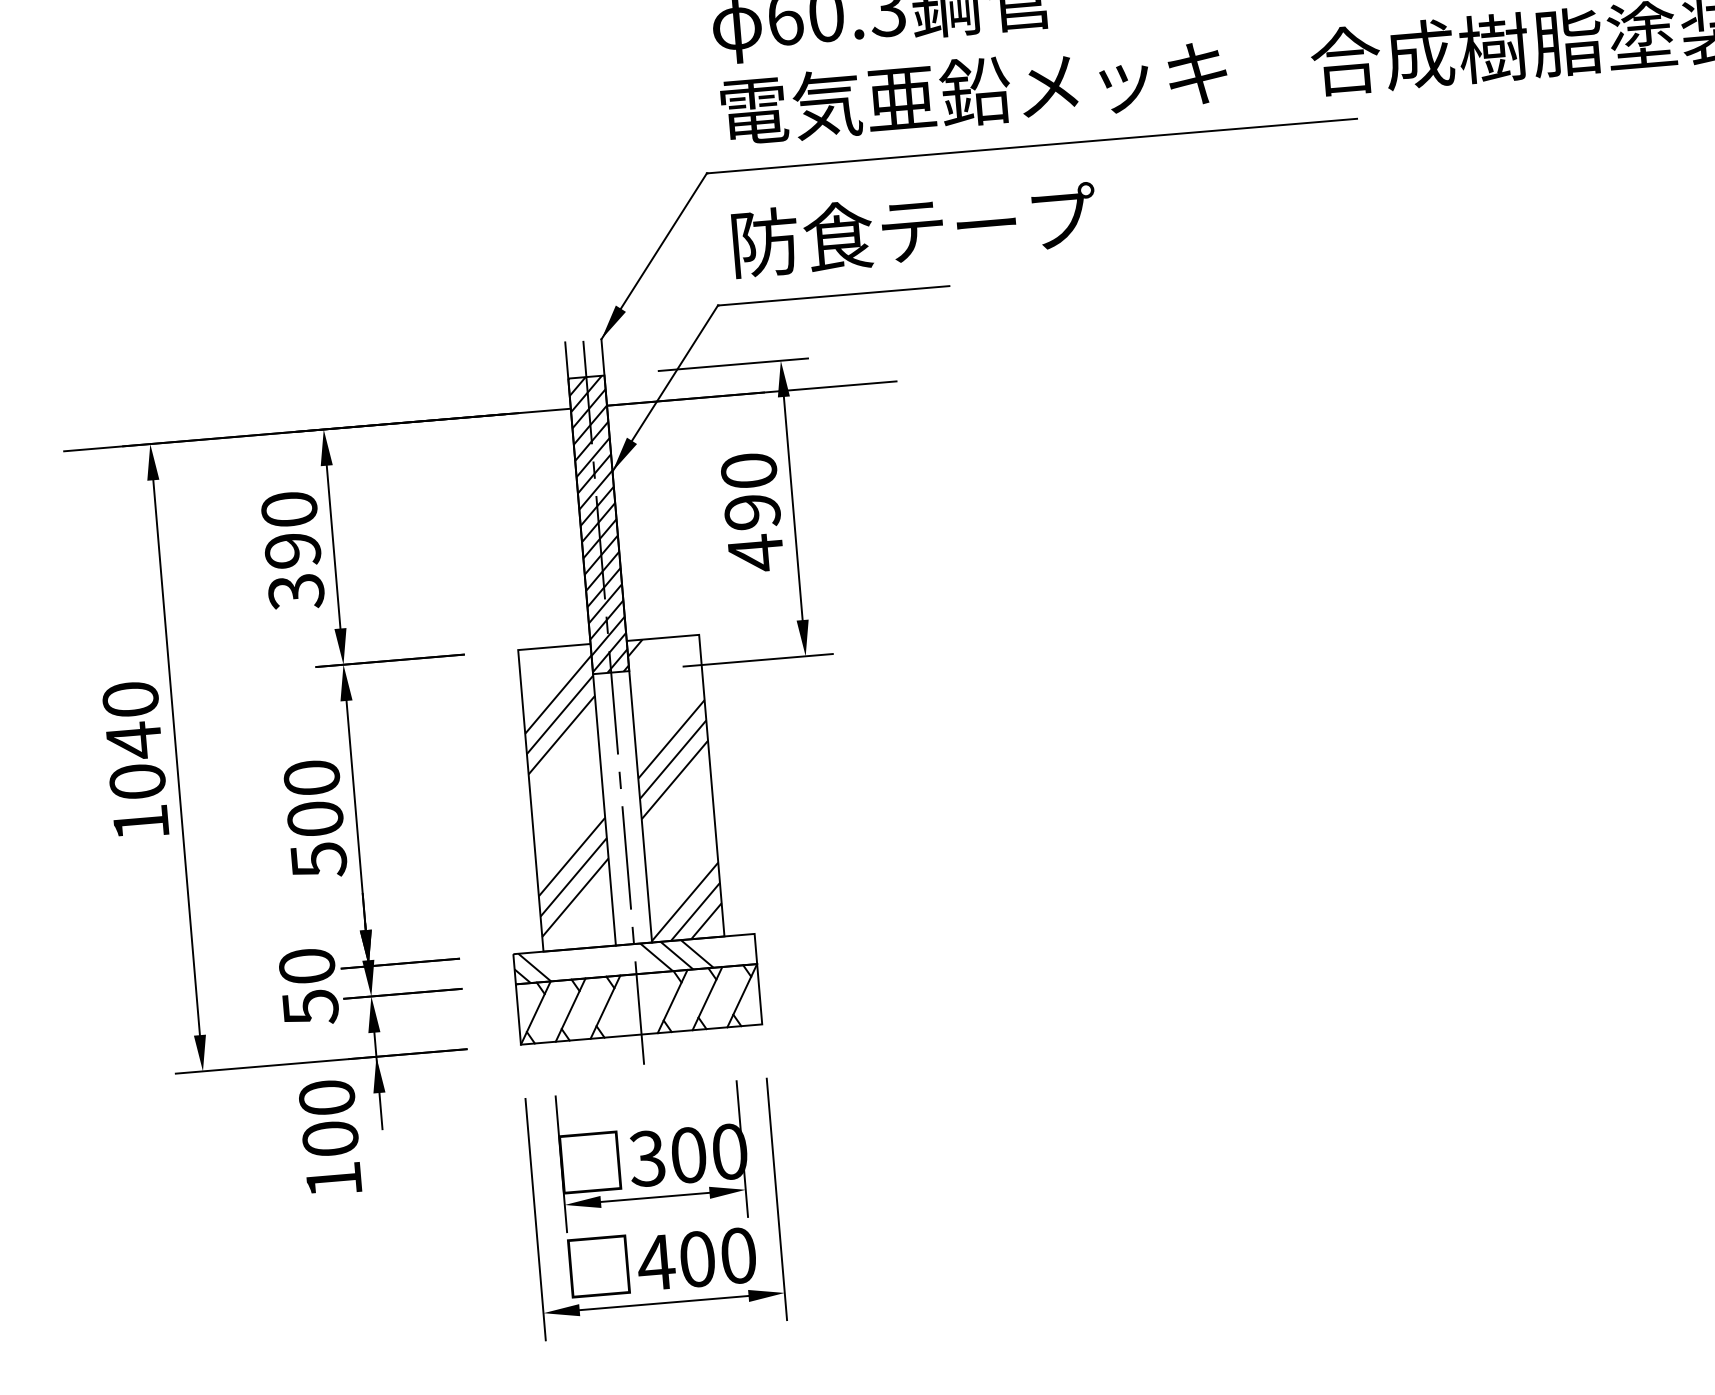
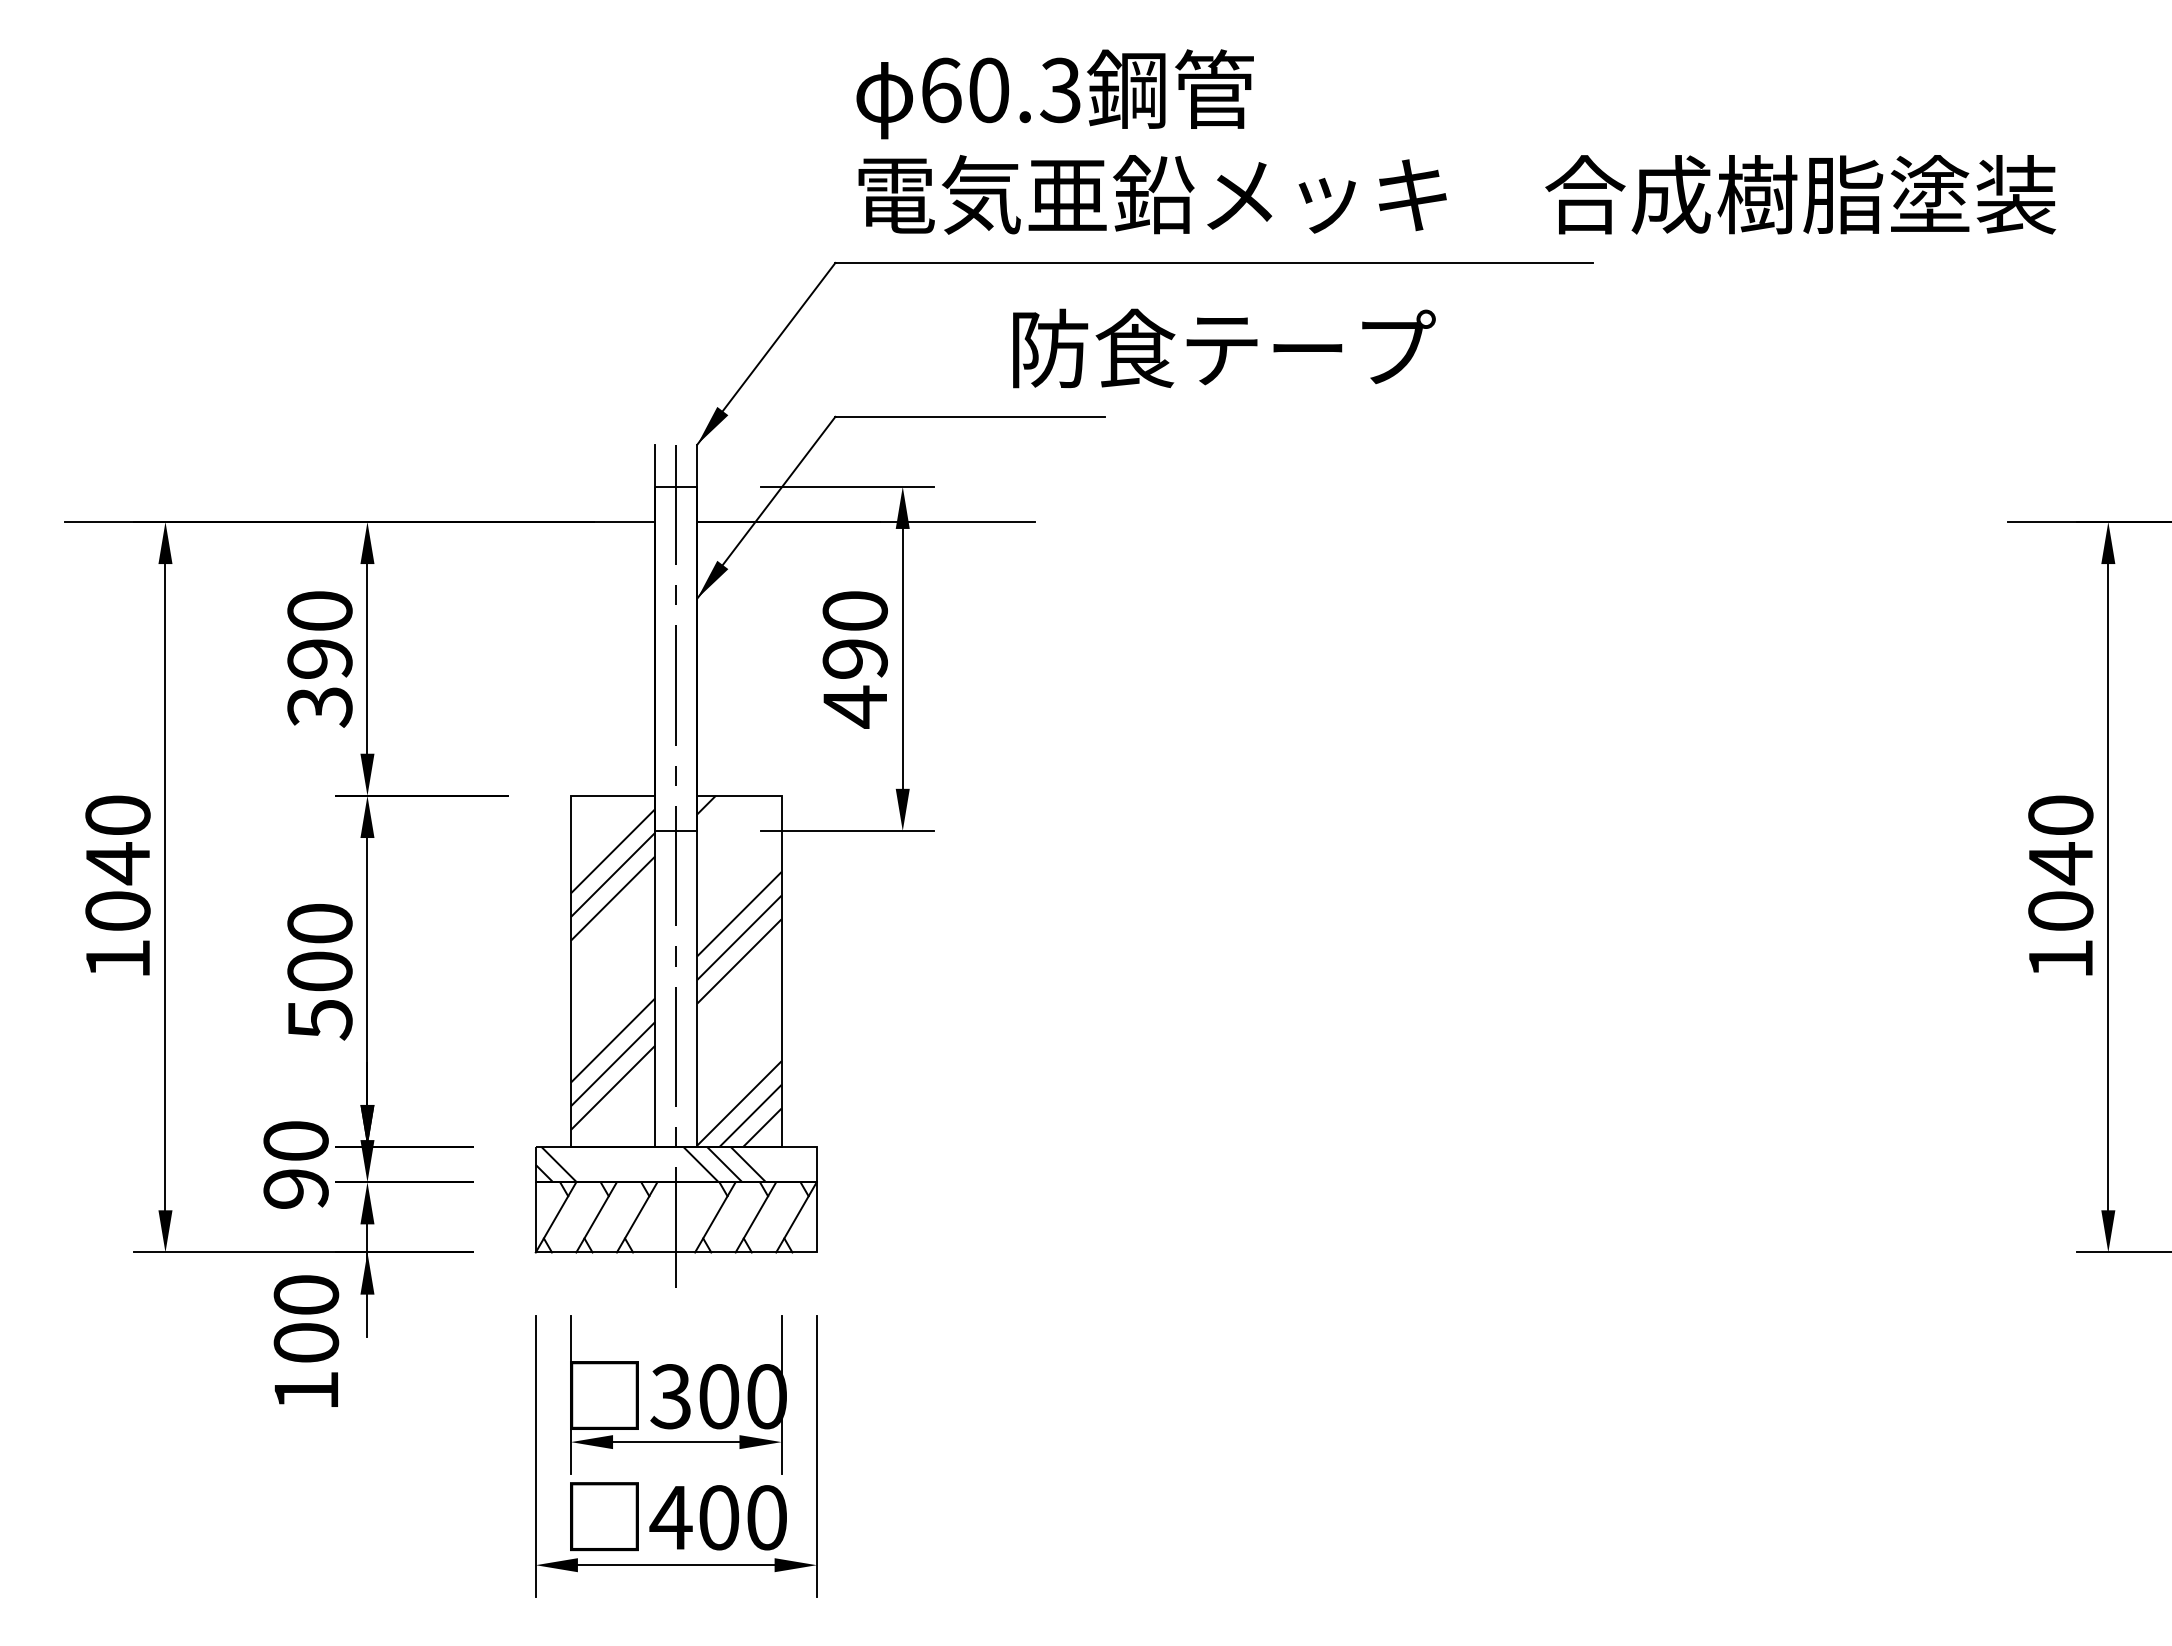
text: (914, 229) -> (1224, 348), moved
hatch: (598, 524) -> (676, 658), removed
text: (310, 1007) -> (295, 1189), 50 -> 90

